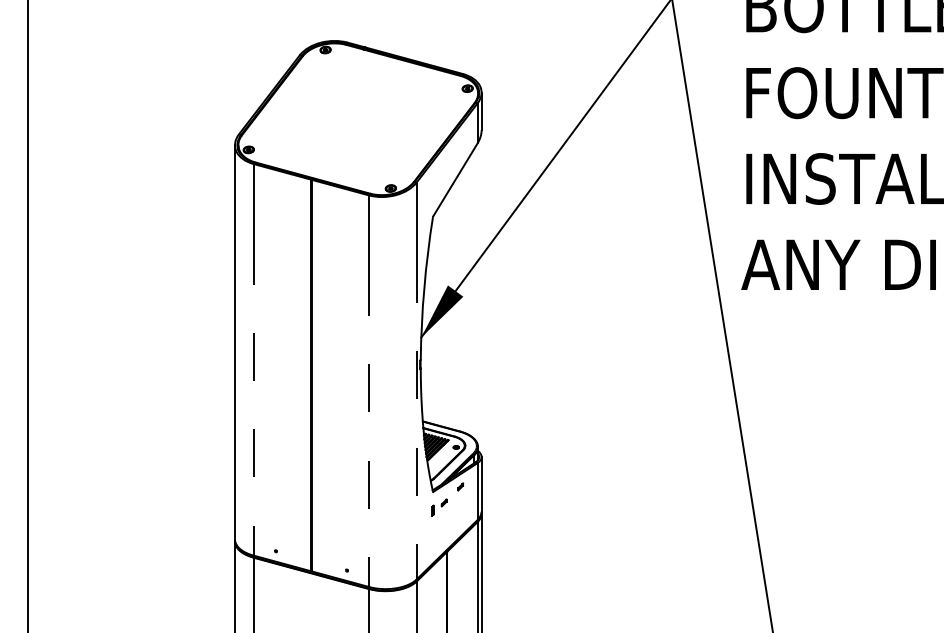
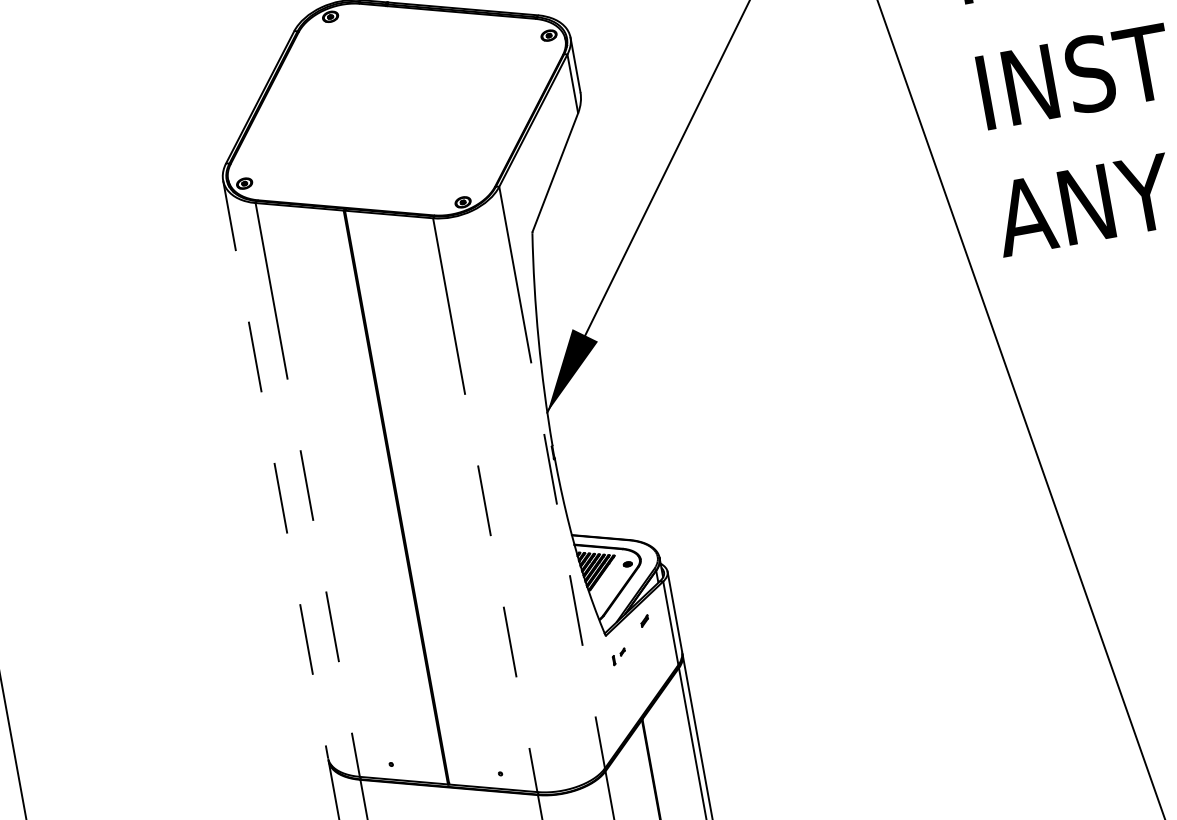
line: (235, 342) -> (276, 469), solid -> dashed
part: (439, 507) -> (619, 656), size x0.6

